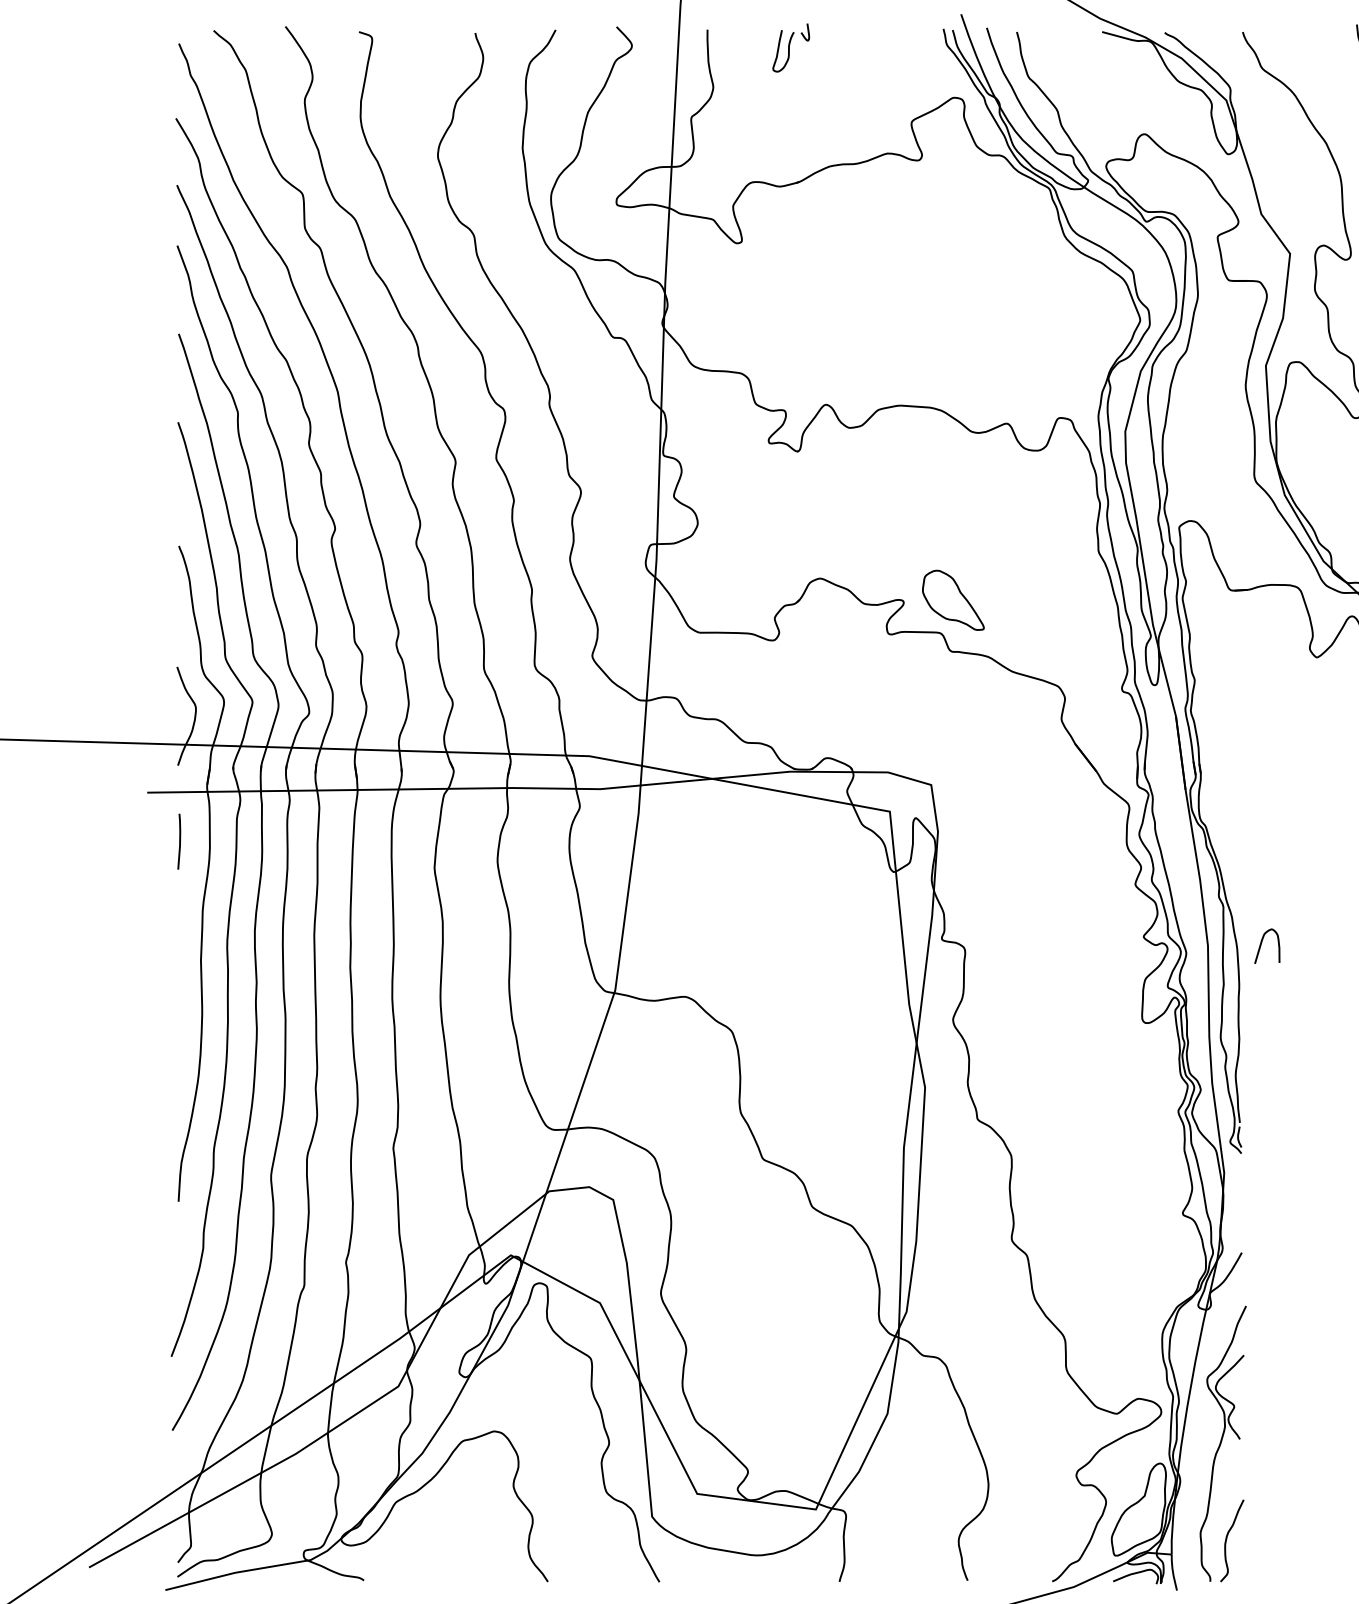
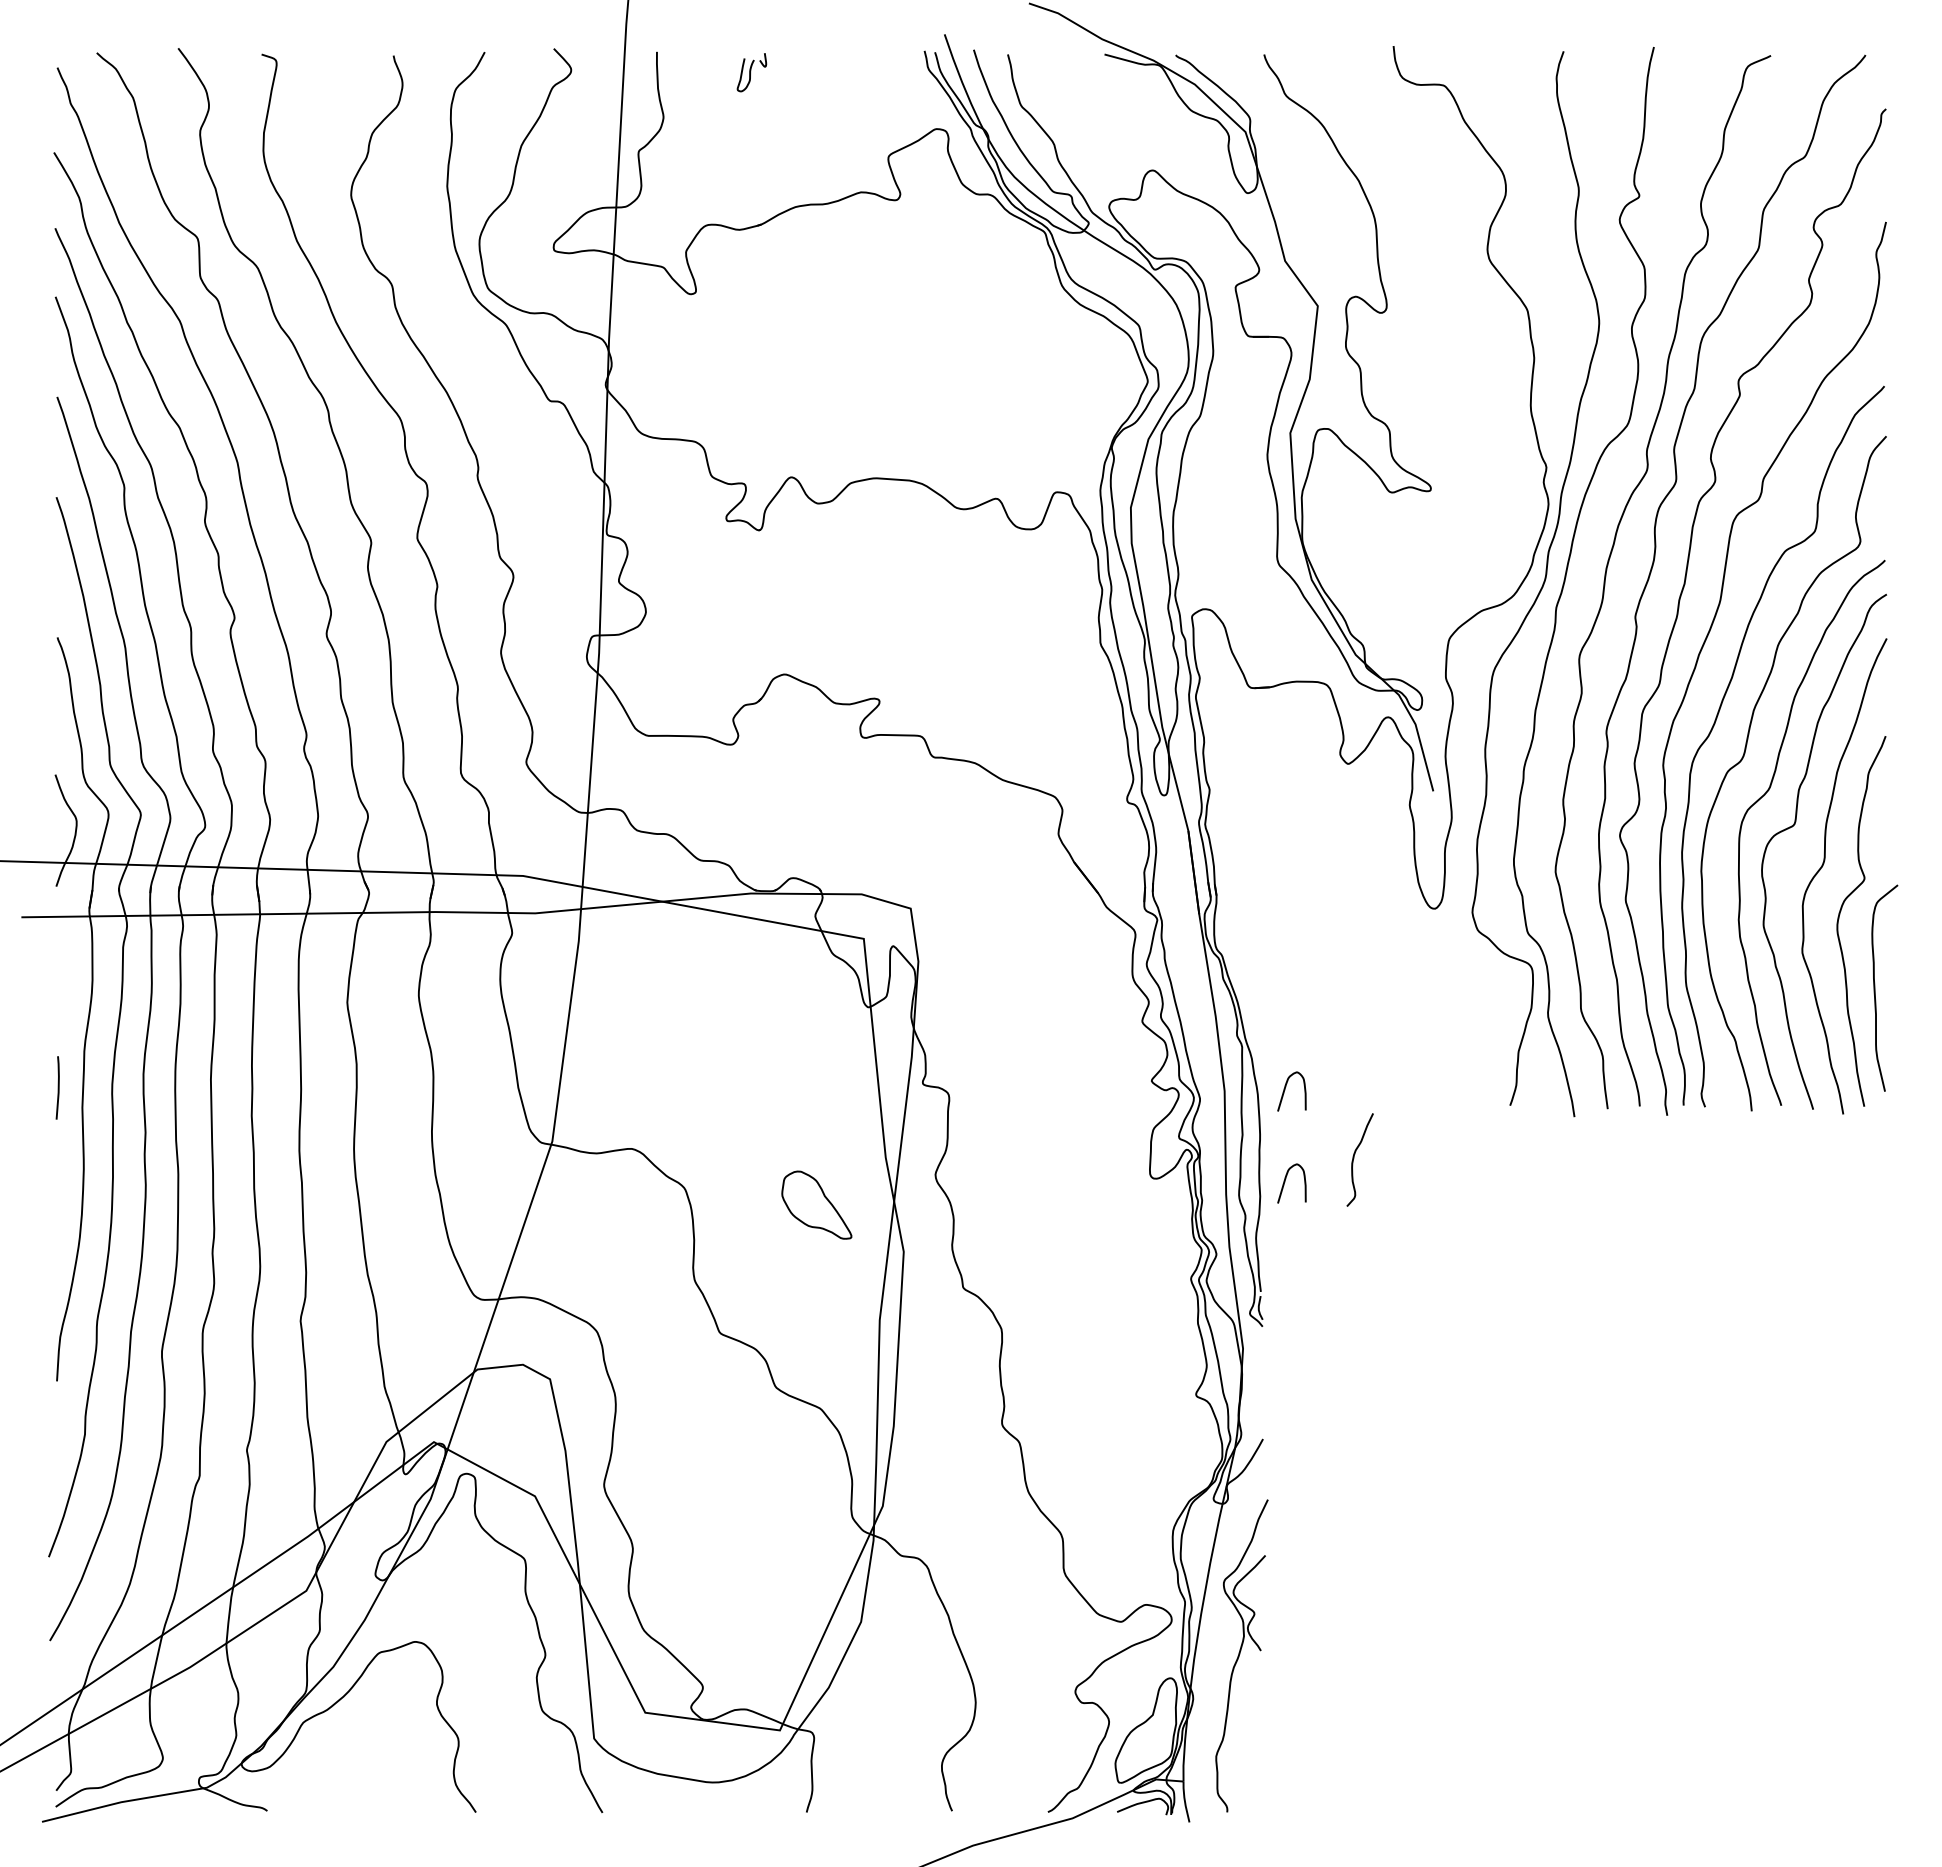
part: (790, 47) -> (751, 72), size x0.7
part: (953, 599) -> (816, 1204), moved
line: (179, 841) -> (57, 1087), moved
curve: (1261, 1026) -> (1285, 1182), added
curve: (1227, 1539) -> (1354, 1158), moved

